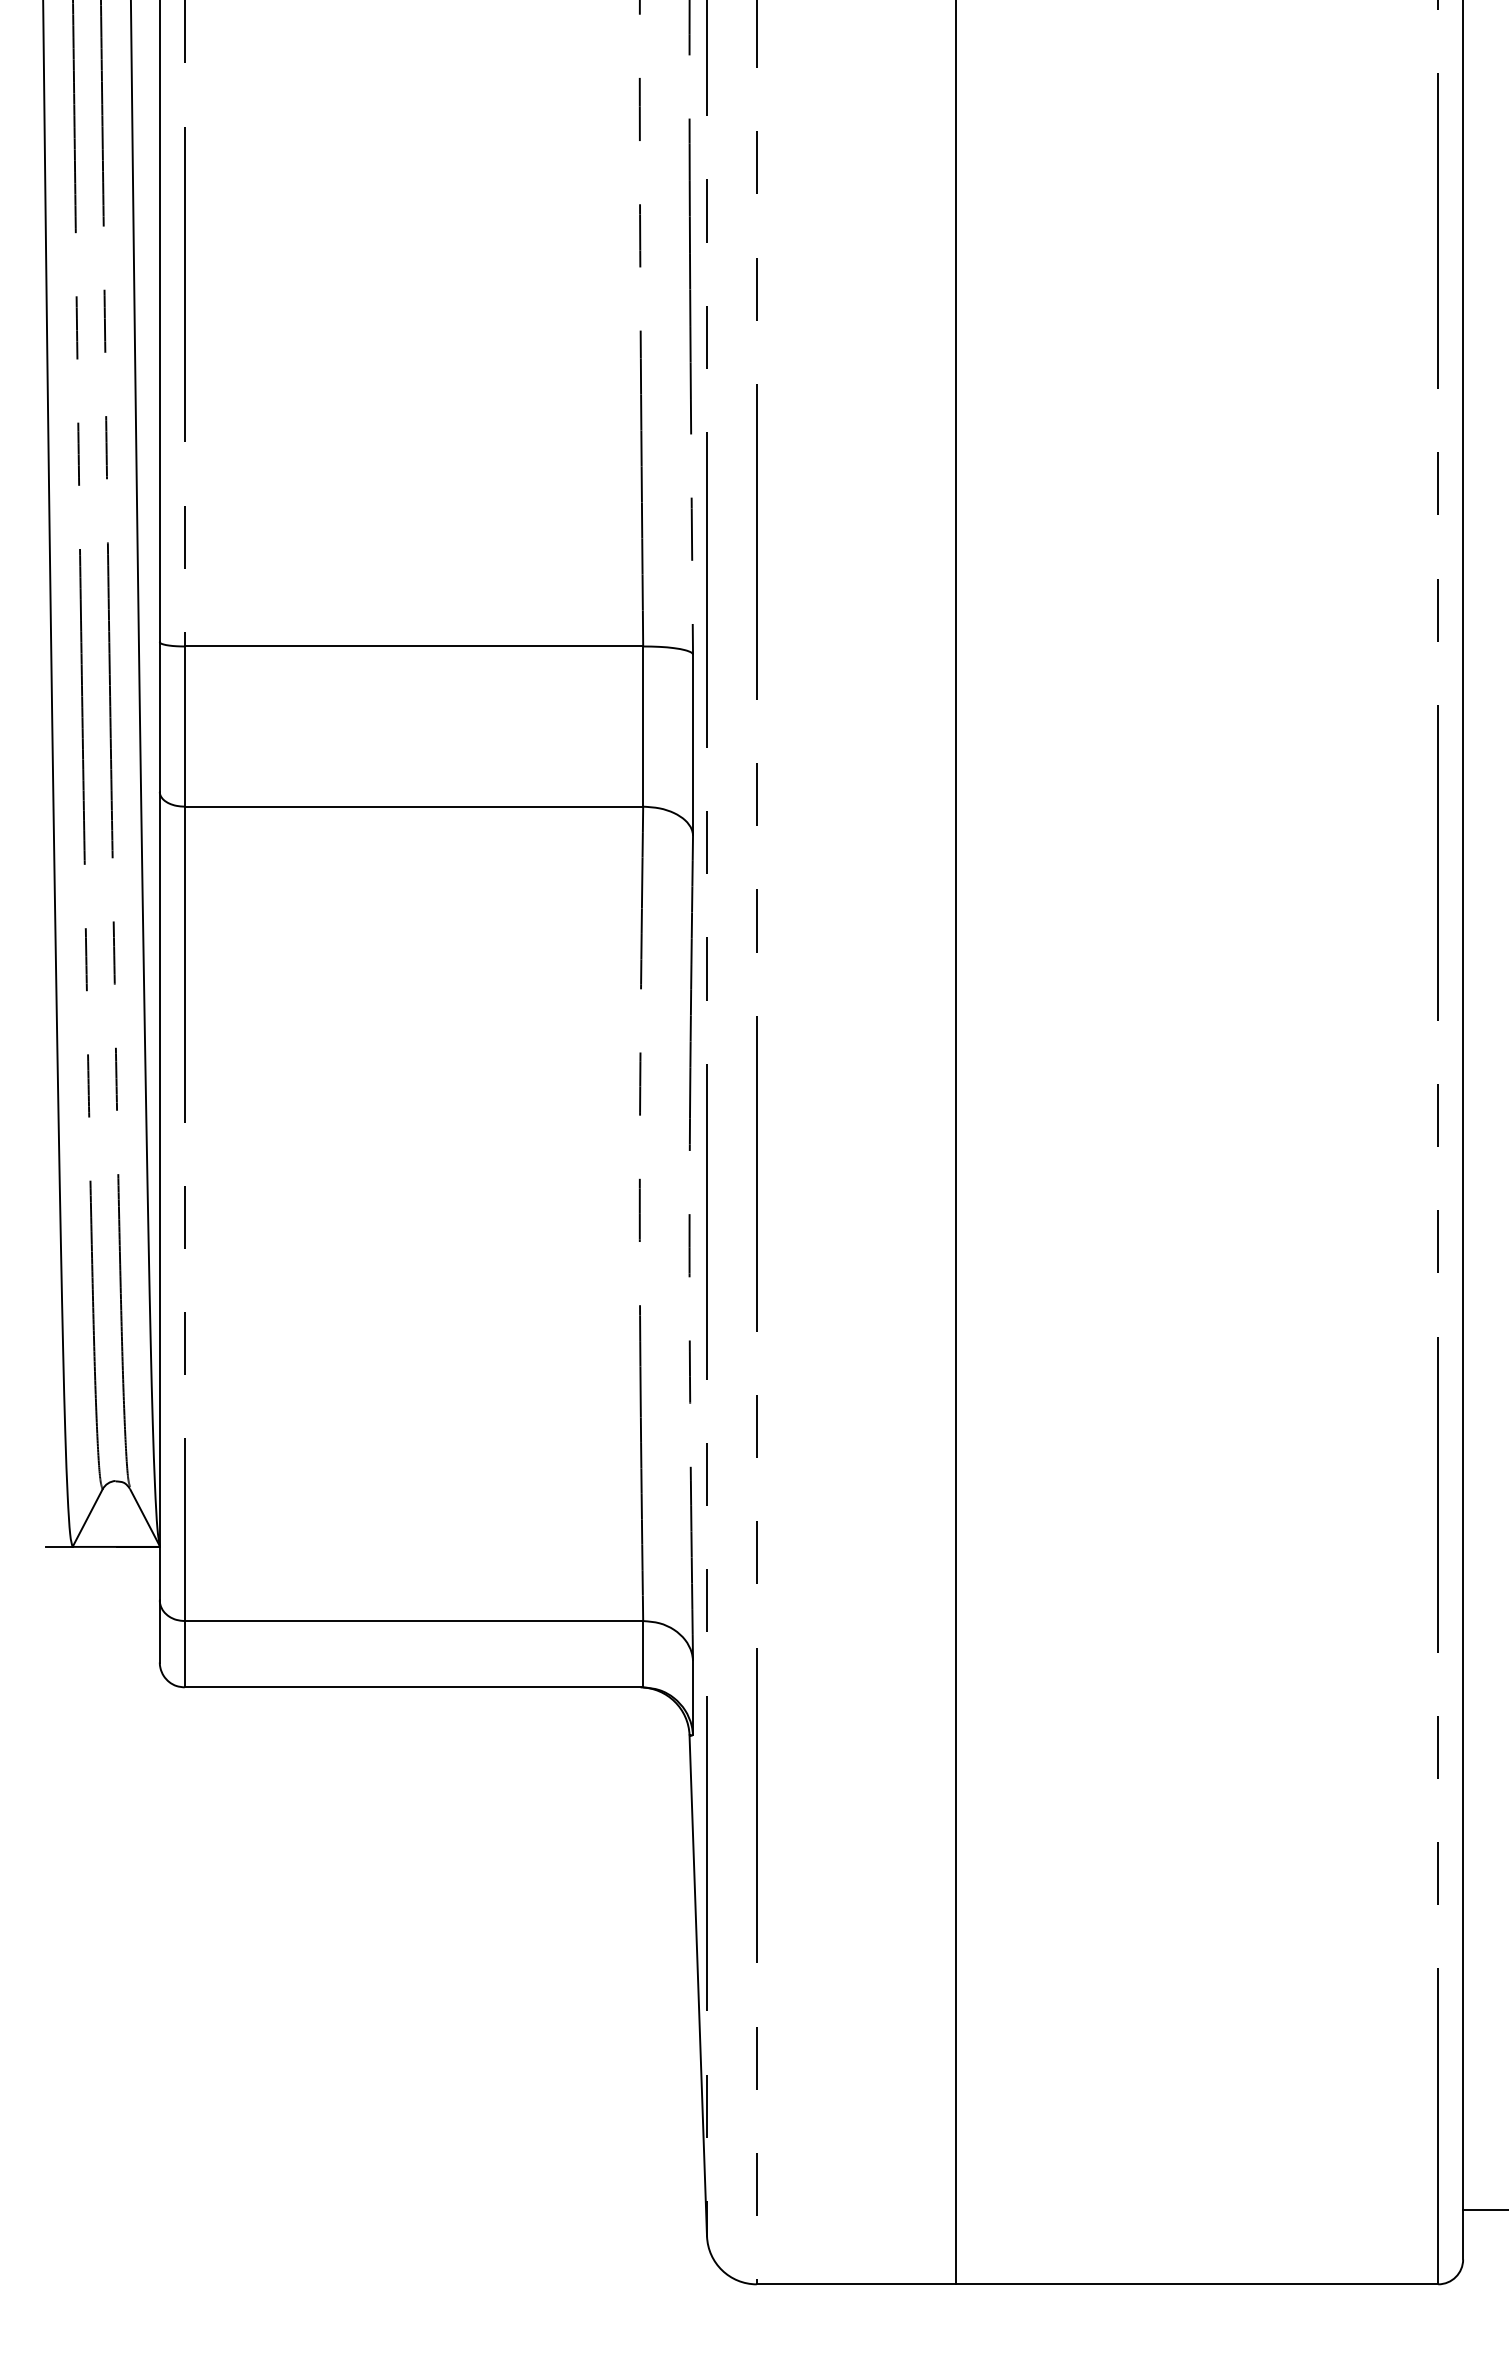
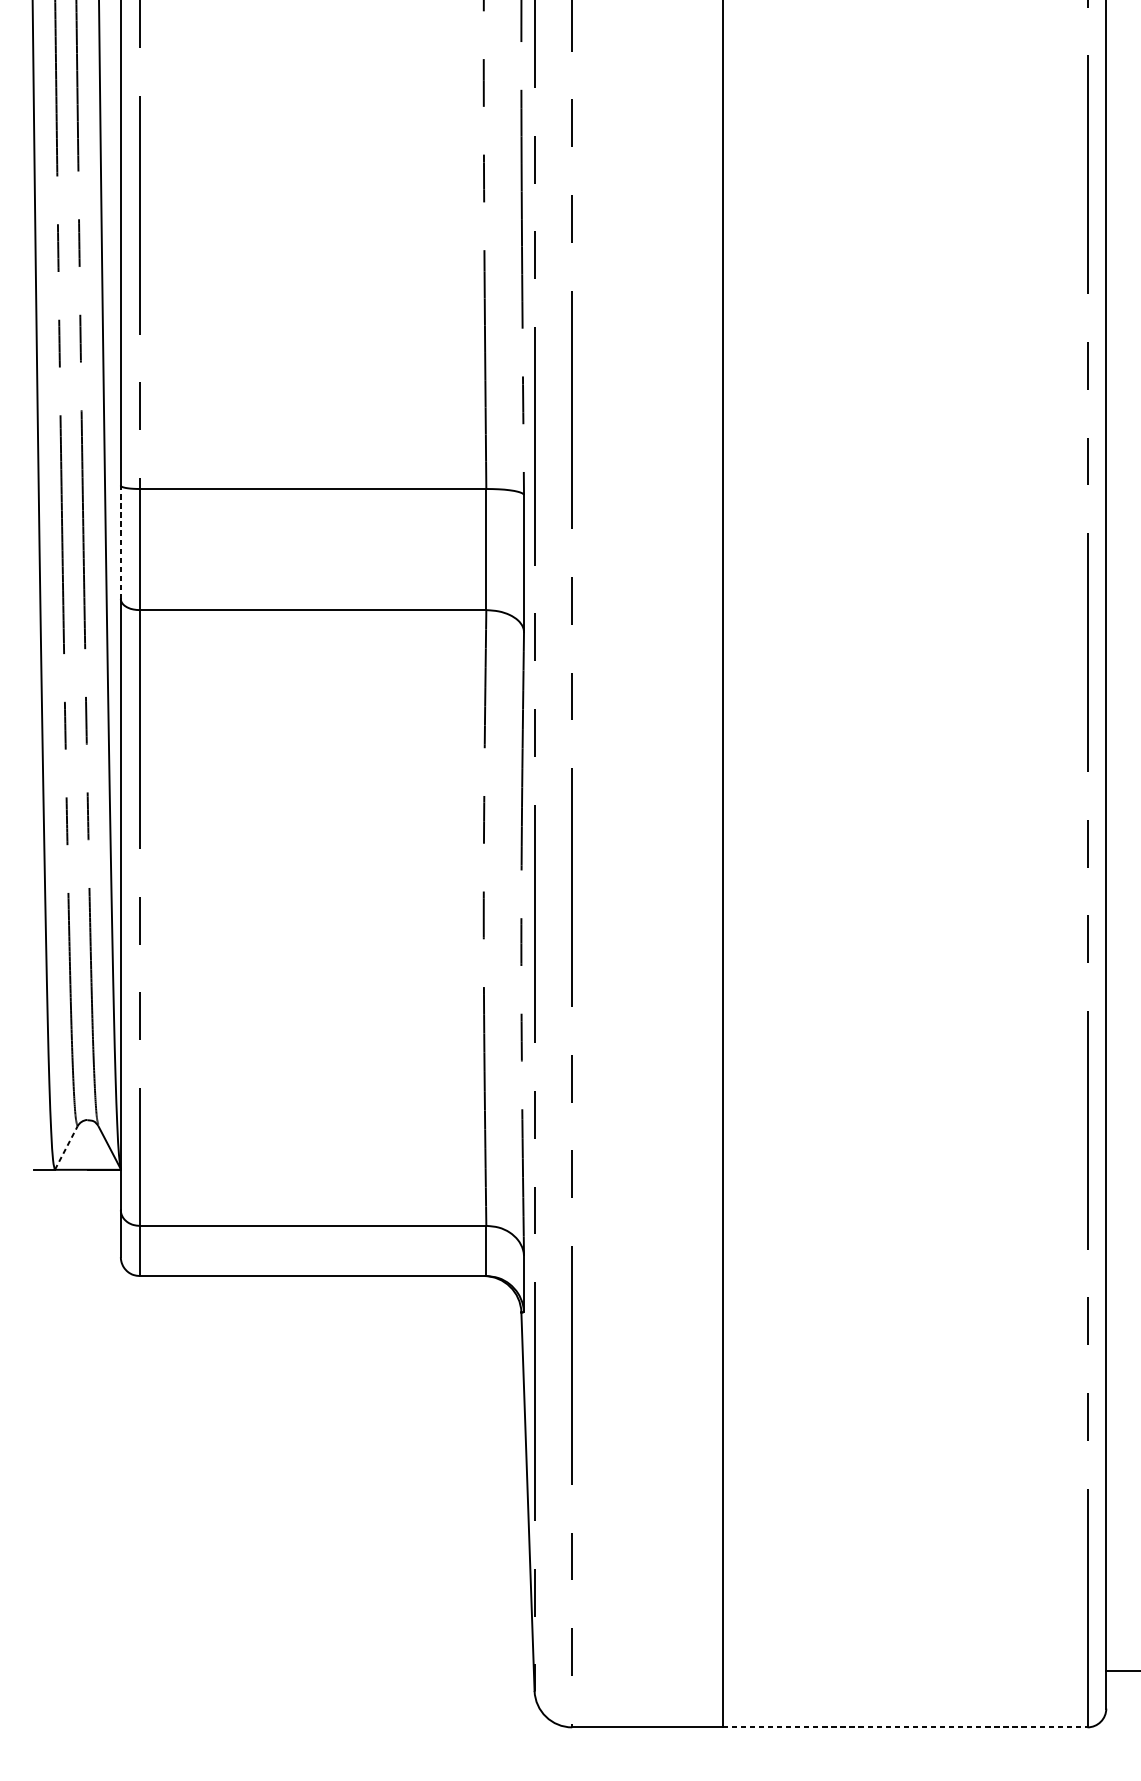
line: (159, 717) -> (120, 542), solid -> dashed
line: (87, 1517) -> (66, 1147), solid -> dashed
line: (1197, 2284) -> (905, 1727), solid -> dashed

